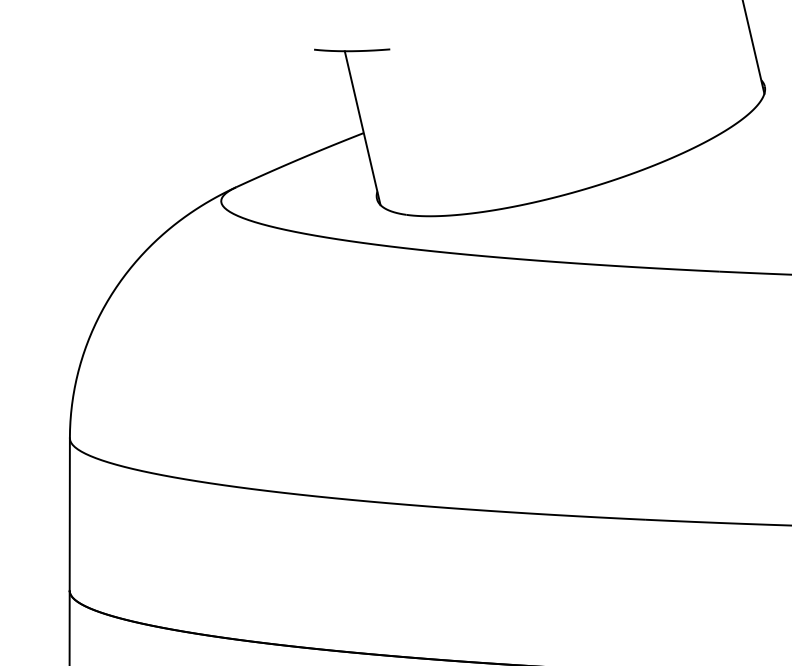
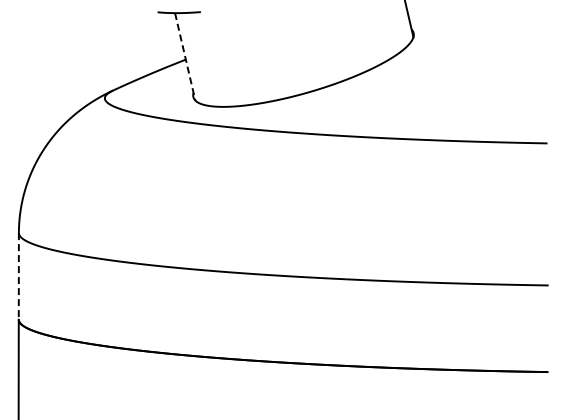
line: (363, 127) -> (185, 56), solid -> dashed
line: (69, 514) -> (18, 276), solid -> dashed

